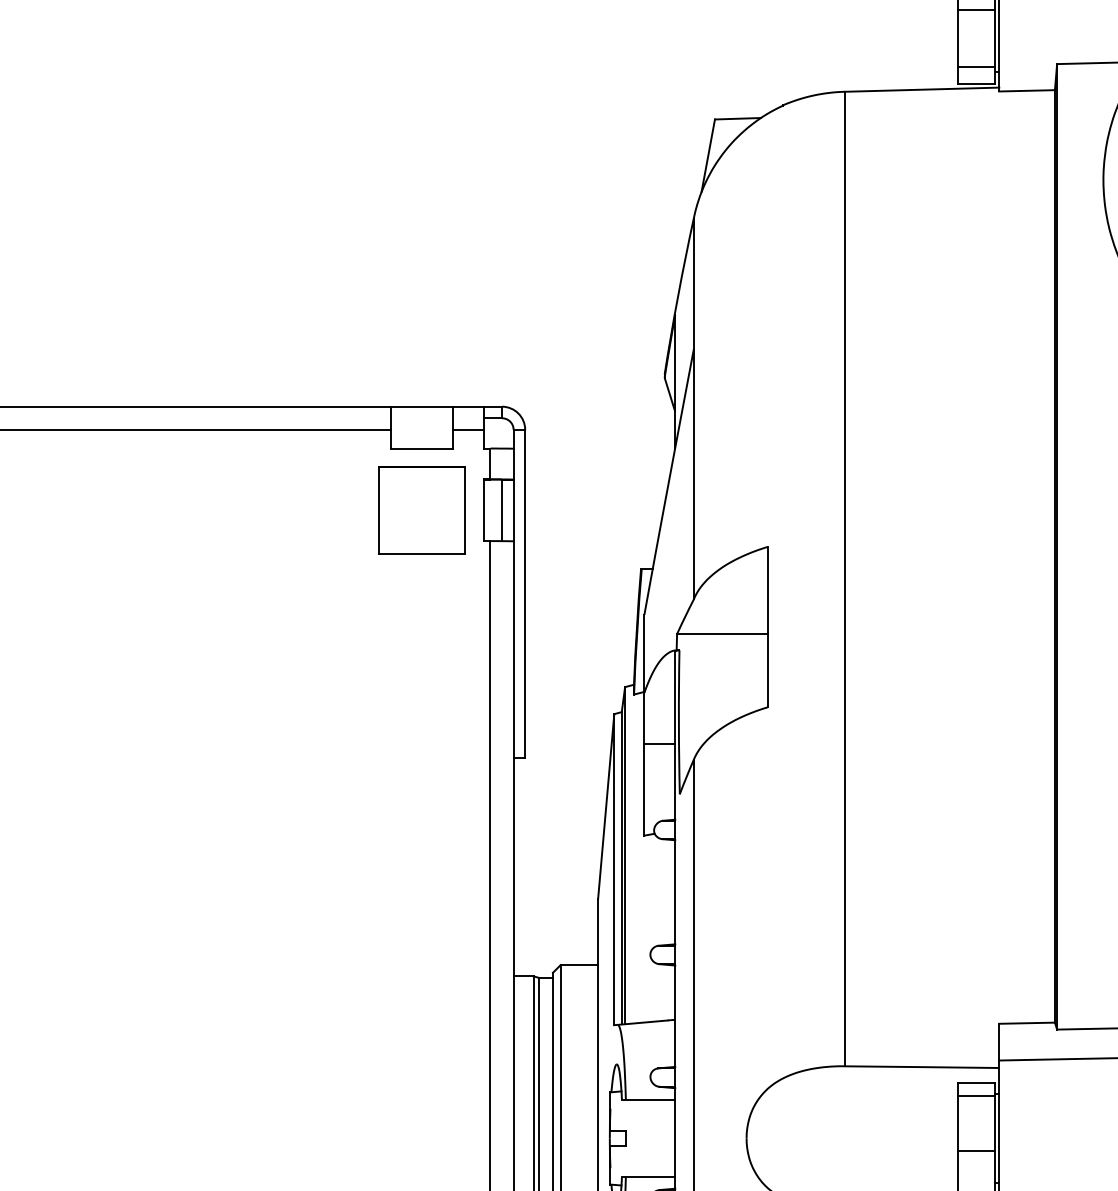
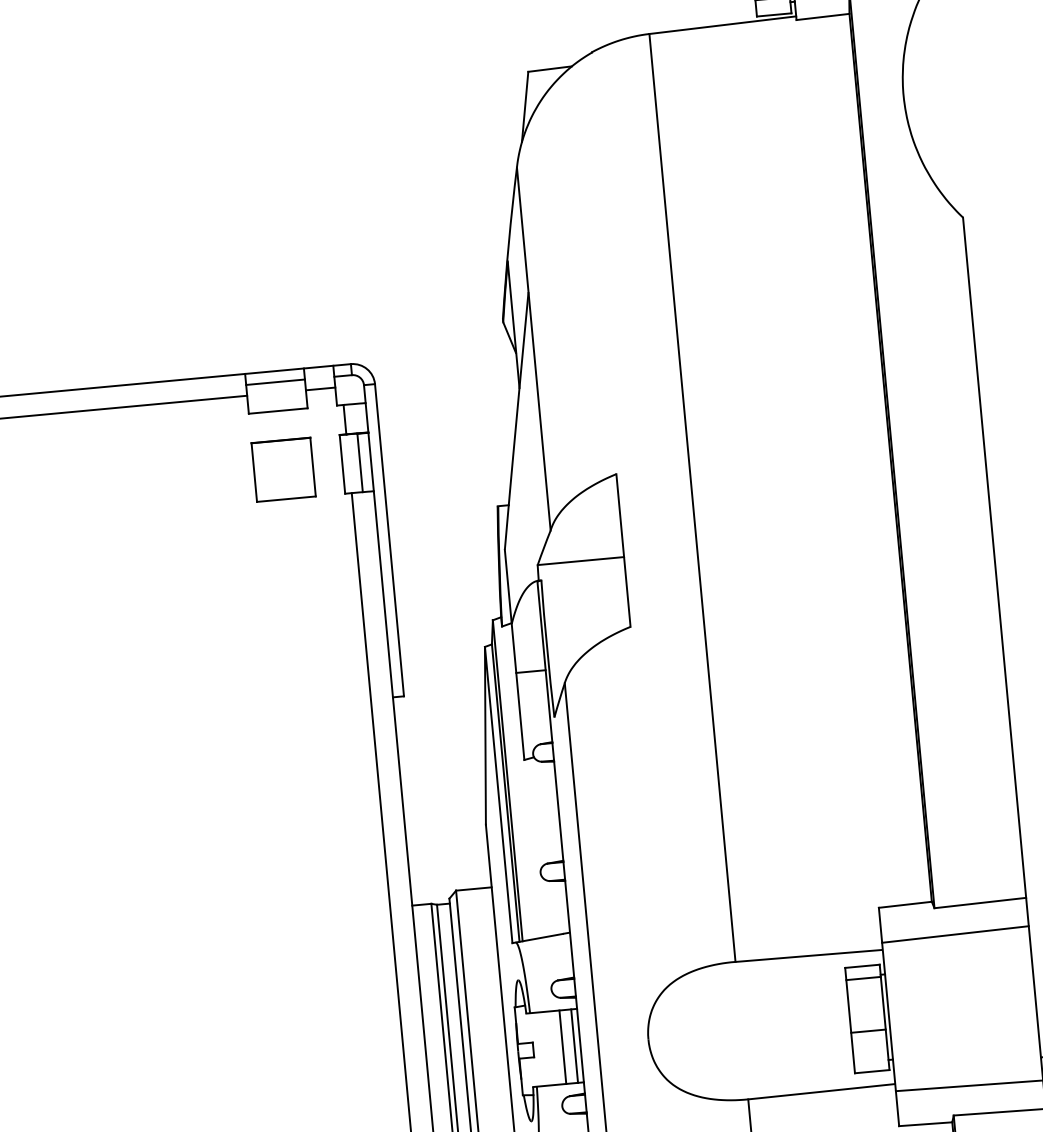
line: (421, 418) -> (275, 382), added
part: (421, 509) -> (283, 469), size x0.71
line: (656, 1138) -> (562, 1047), added
line: (669, 1138) -> (575, 1046), added

